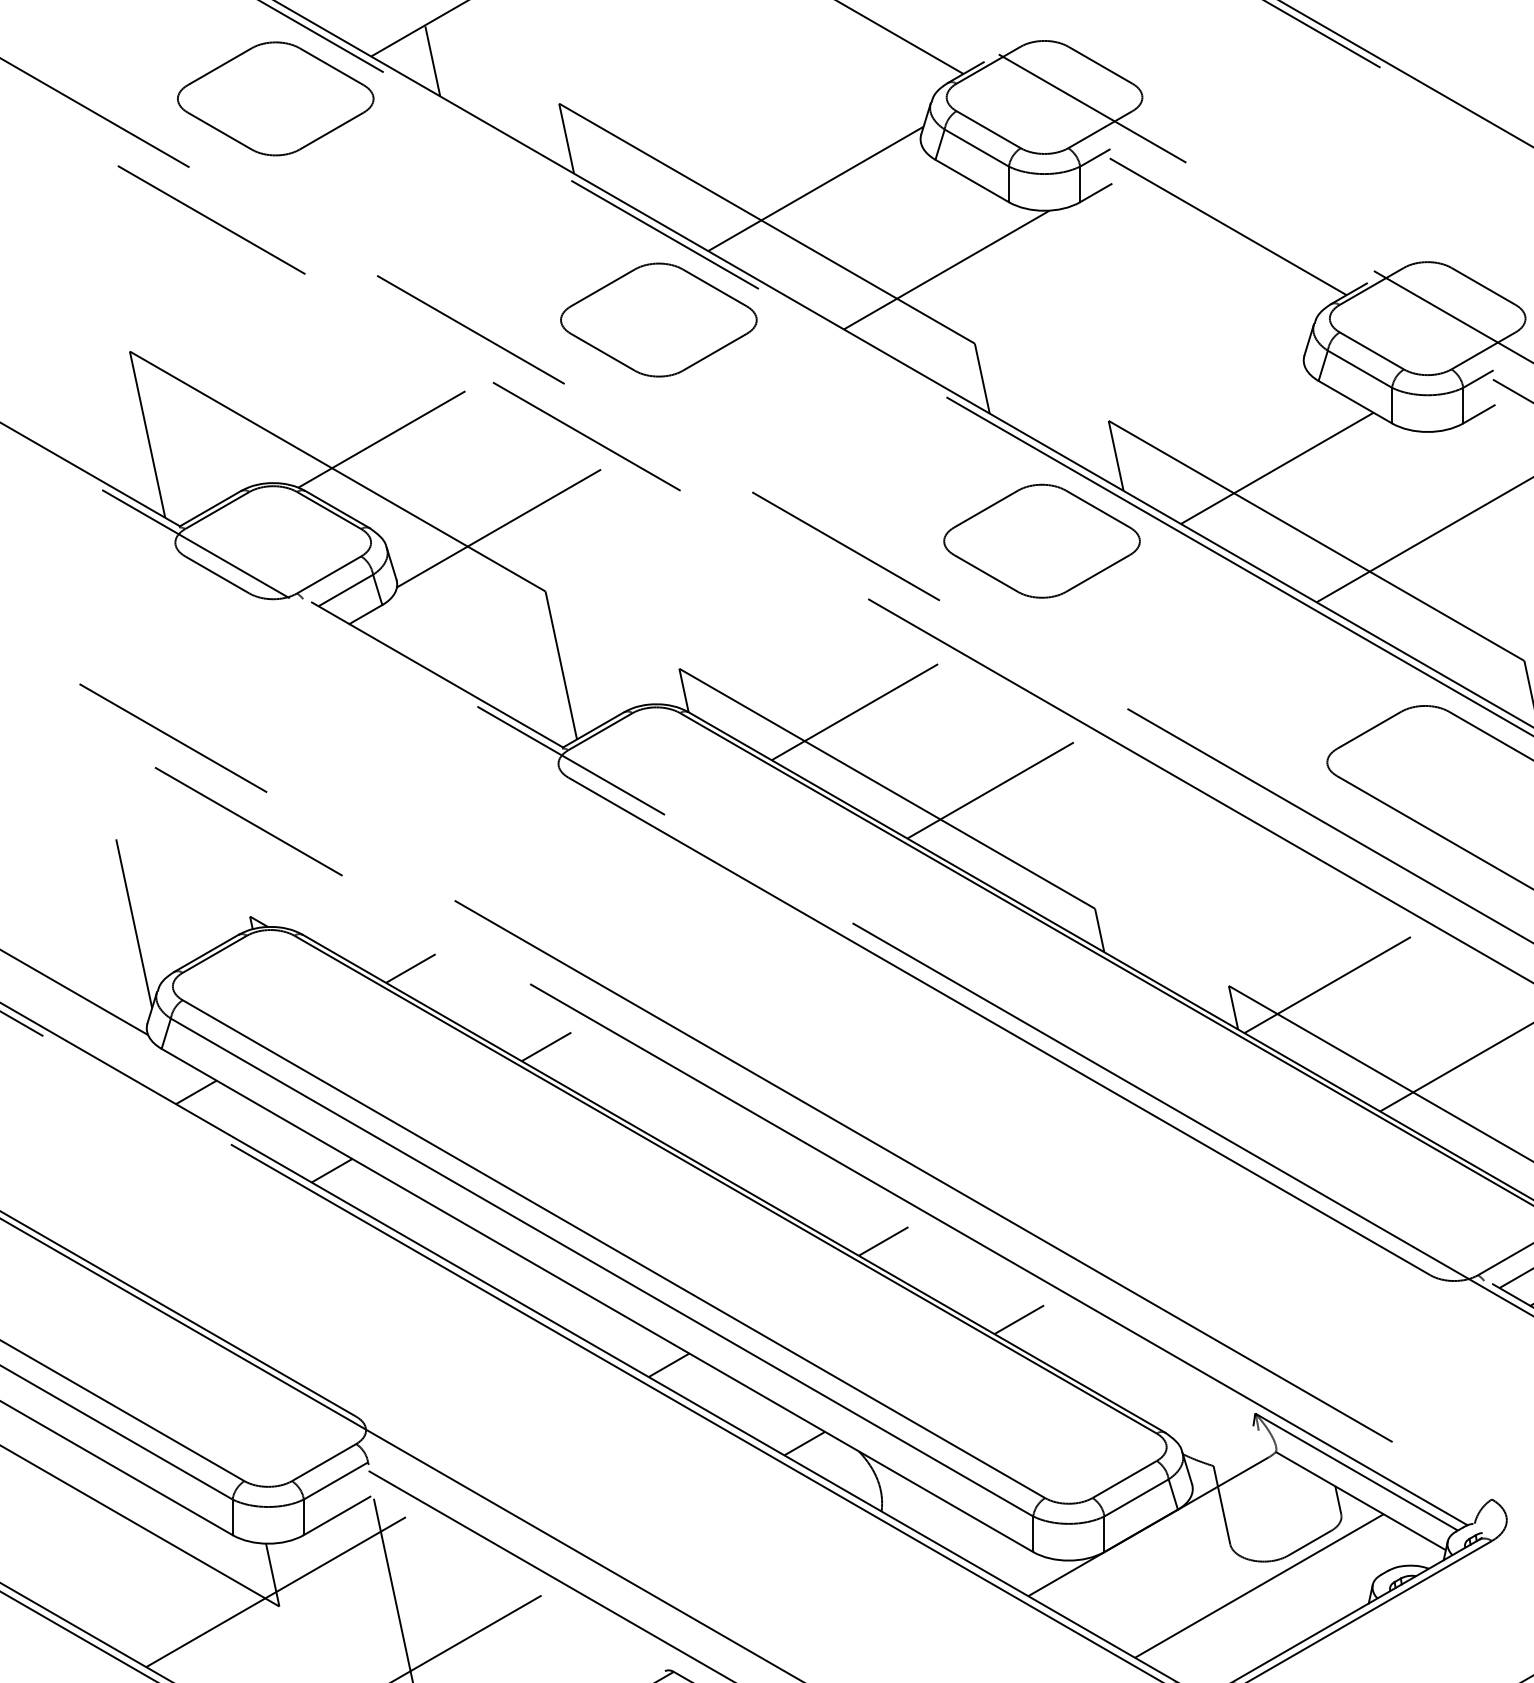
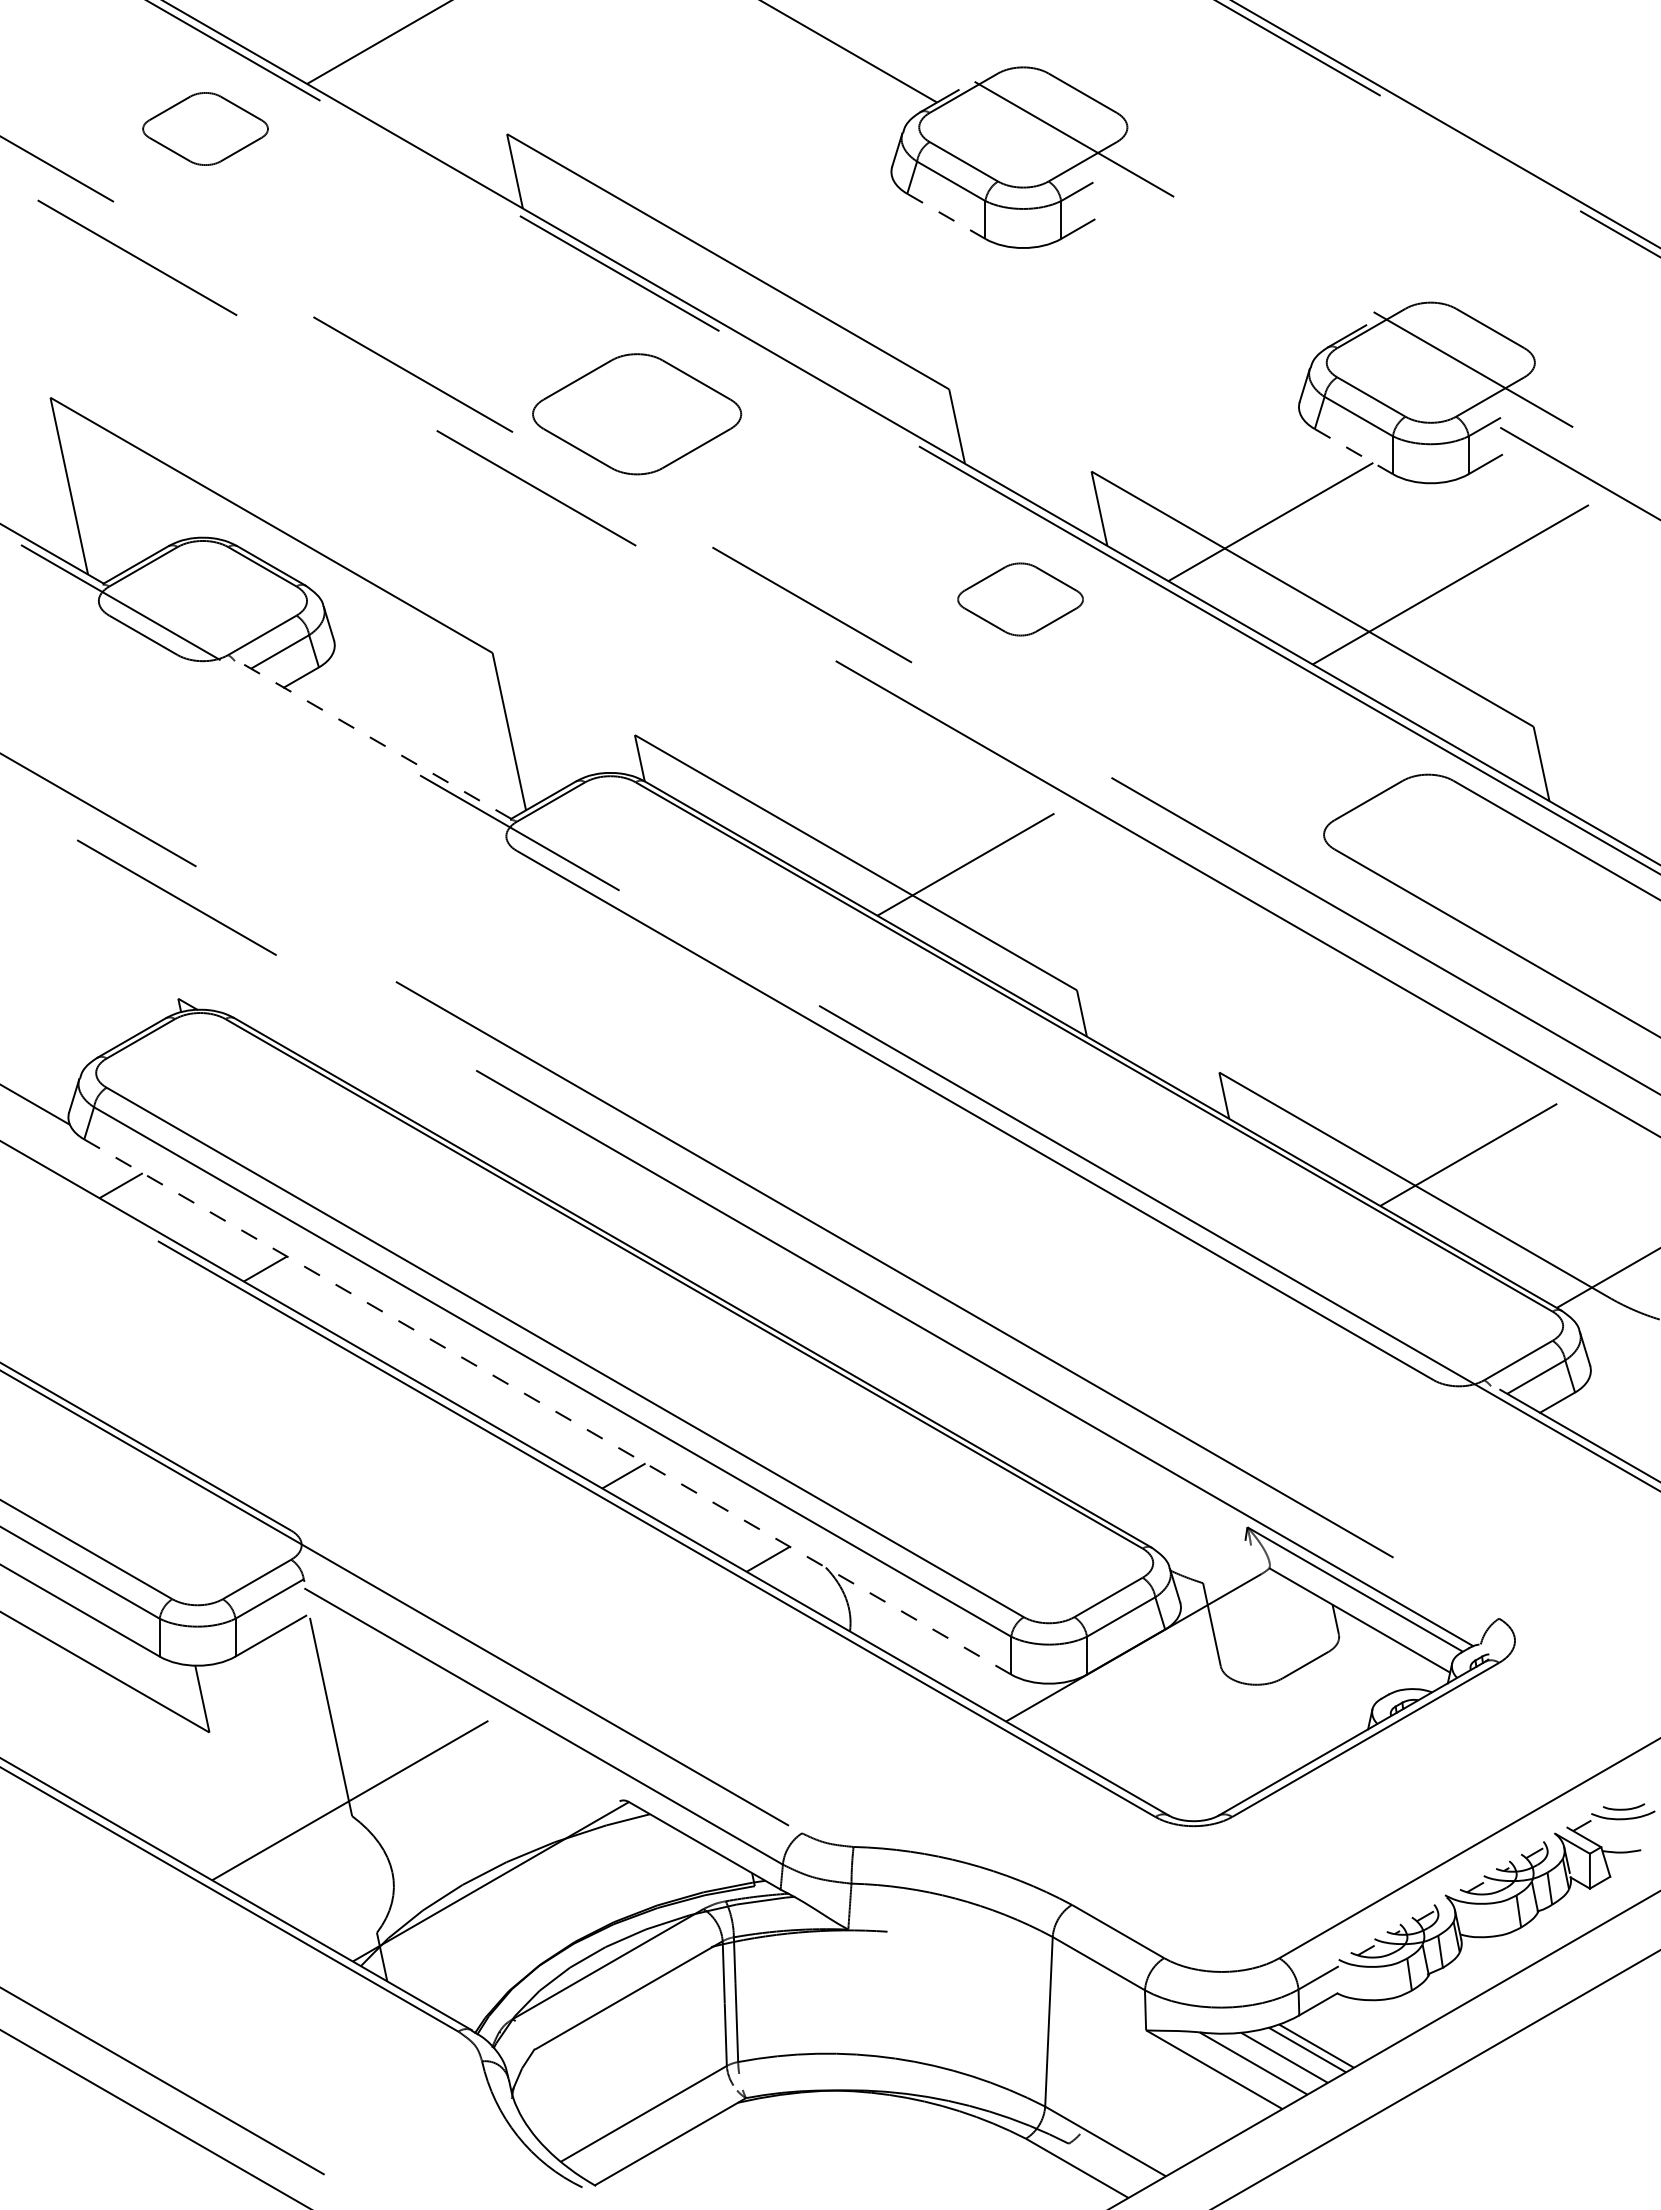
line: (432, 60) -> (372, 88), removed
part: (275, 98) -> (205, 128), size x0.6
line: (972, 181) -> (946, 216), solid -> dashed
line: (815, 188) -> (779, 224), removed
line: (1228, 226) -> (1218, 264), removed
line: (946, 269) -> (918, 310), removed
part: (659, 320) -> (637, 414), moved
line: (1355, 402) -> (1354, 451), solid -> dashed
line: (381, 439) -> (318, 491), removed
line: (498, 528) -> (442, 585), removed
part: (1041, 541) -> (1020, 599), size x0.6
line: (437, 674) -> (377, 741), solid -> dashed
line: (854, 712) -> (821, 781), removed
line: (133, 923) -> (54, 1006), removed
line: (410, 968) -> (348, 1053), removed
line: (1326, 985) -> (1323, 1071), removed
line: (546, 1047) -> (493, 1137), removed
line: (883, 1241) -> (851, 1344), removed
line: (598, 1300) -> (548, 1407), solid -> dashed
line: (1019, 1319) -> (996, 1427), removed
line: (1259, 1585) -> (1251, 1710), removed
line: (275, 1592) -> (205, 1717), removed

